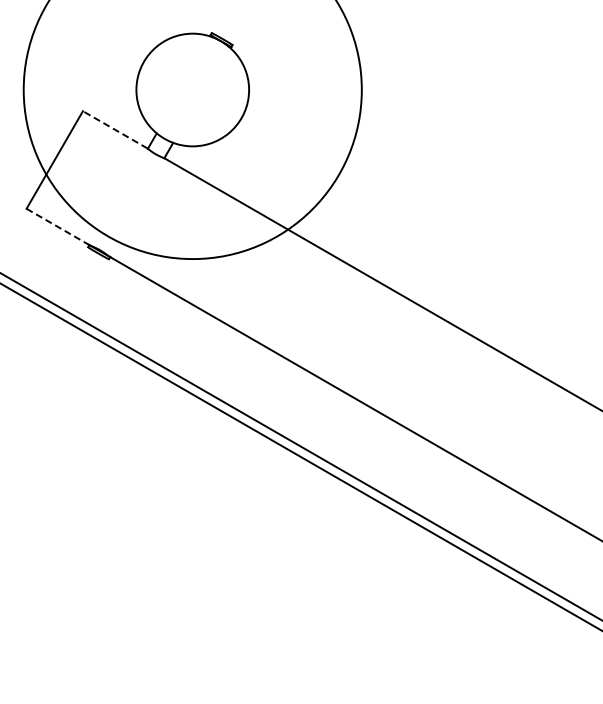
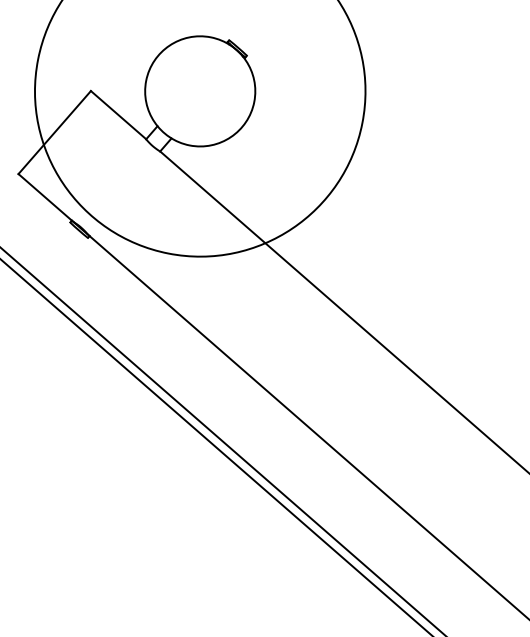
line: (114, 129) -> (117, 114), dashed -> solid
line: (58, 227) -> (45, 197), dashed -> solid

